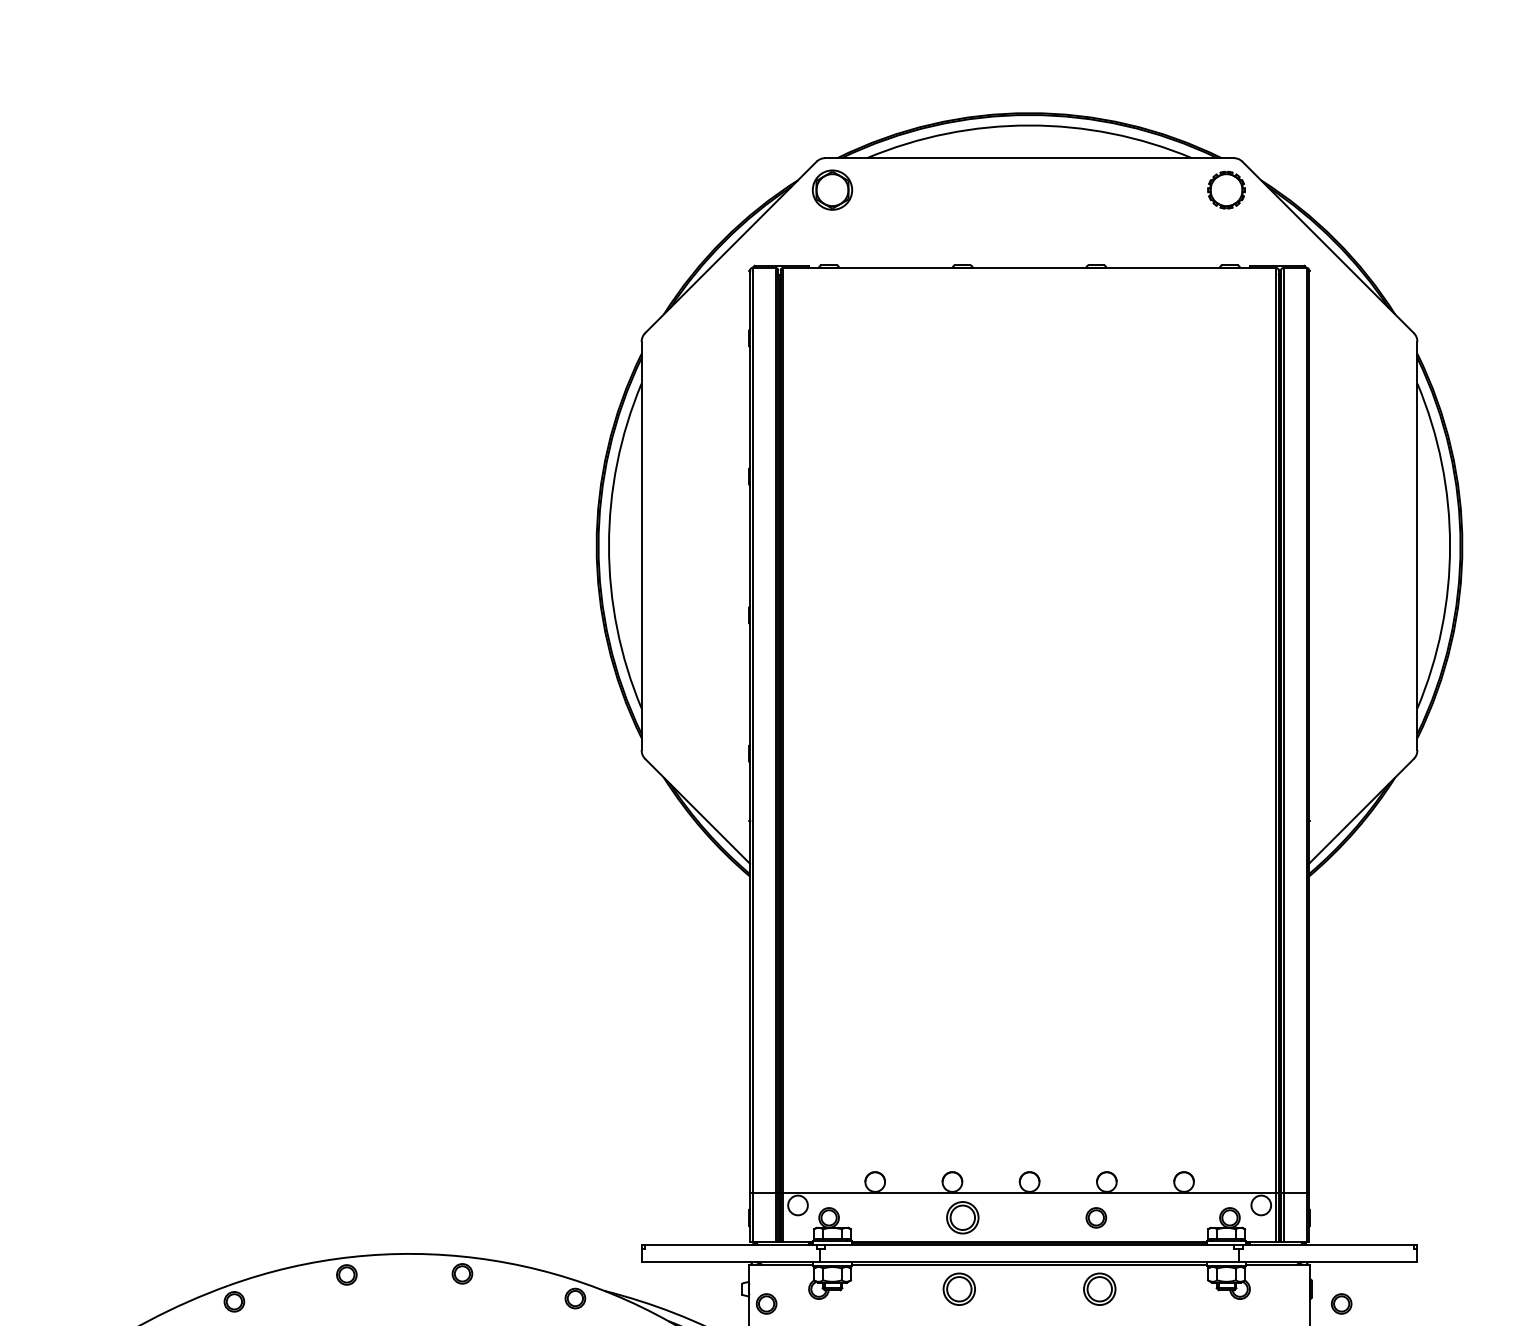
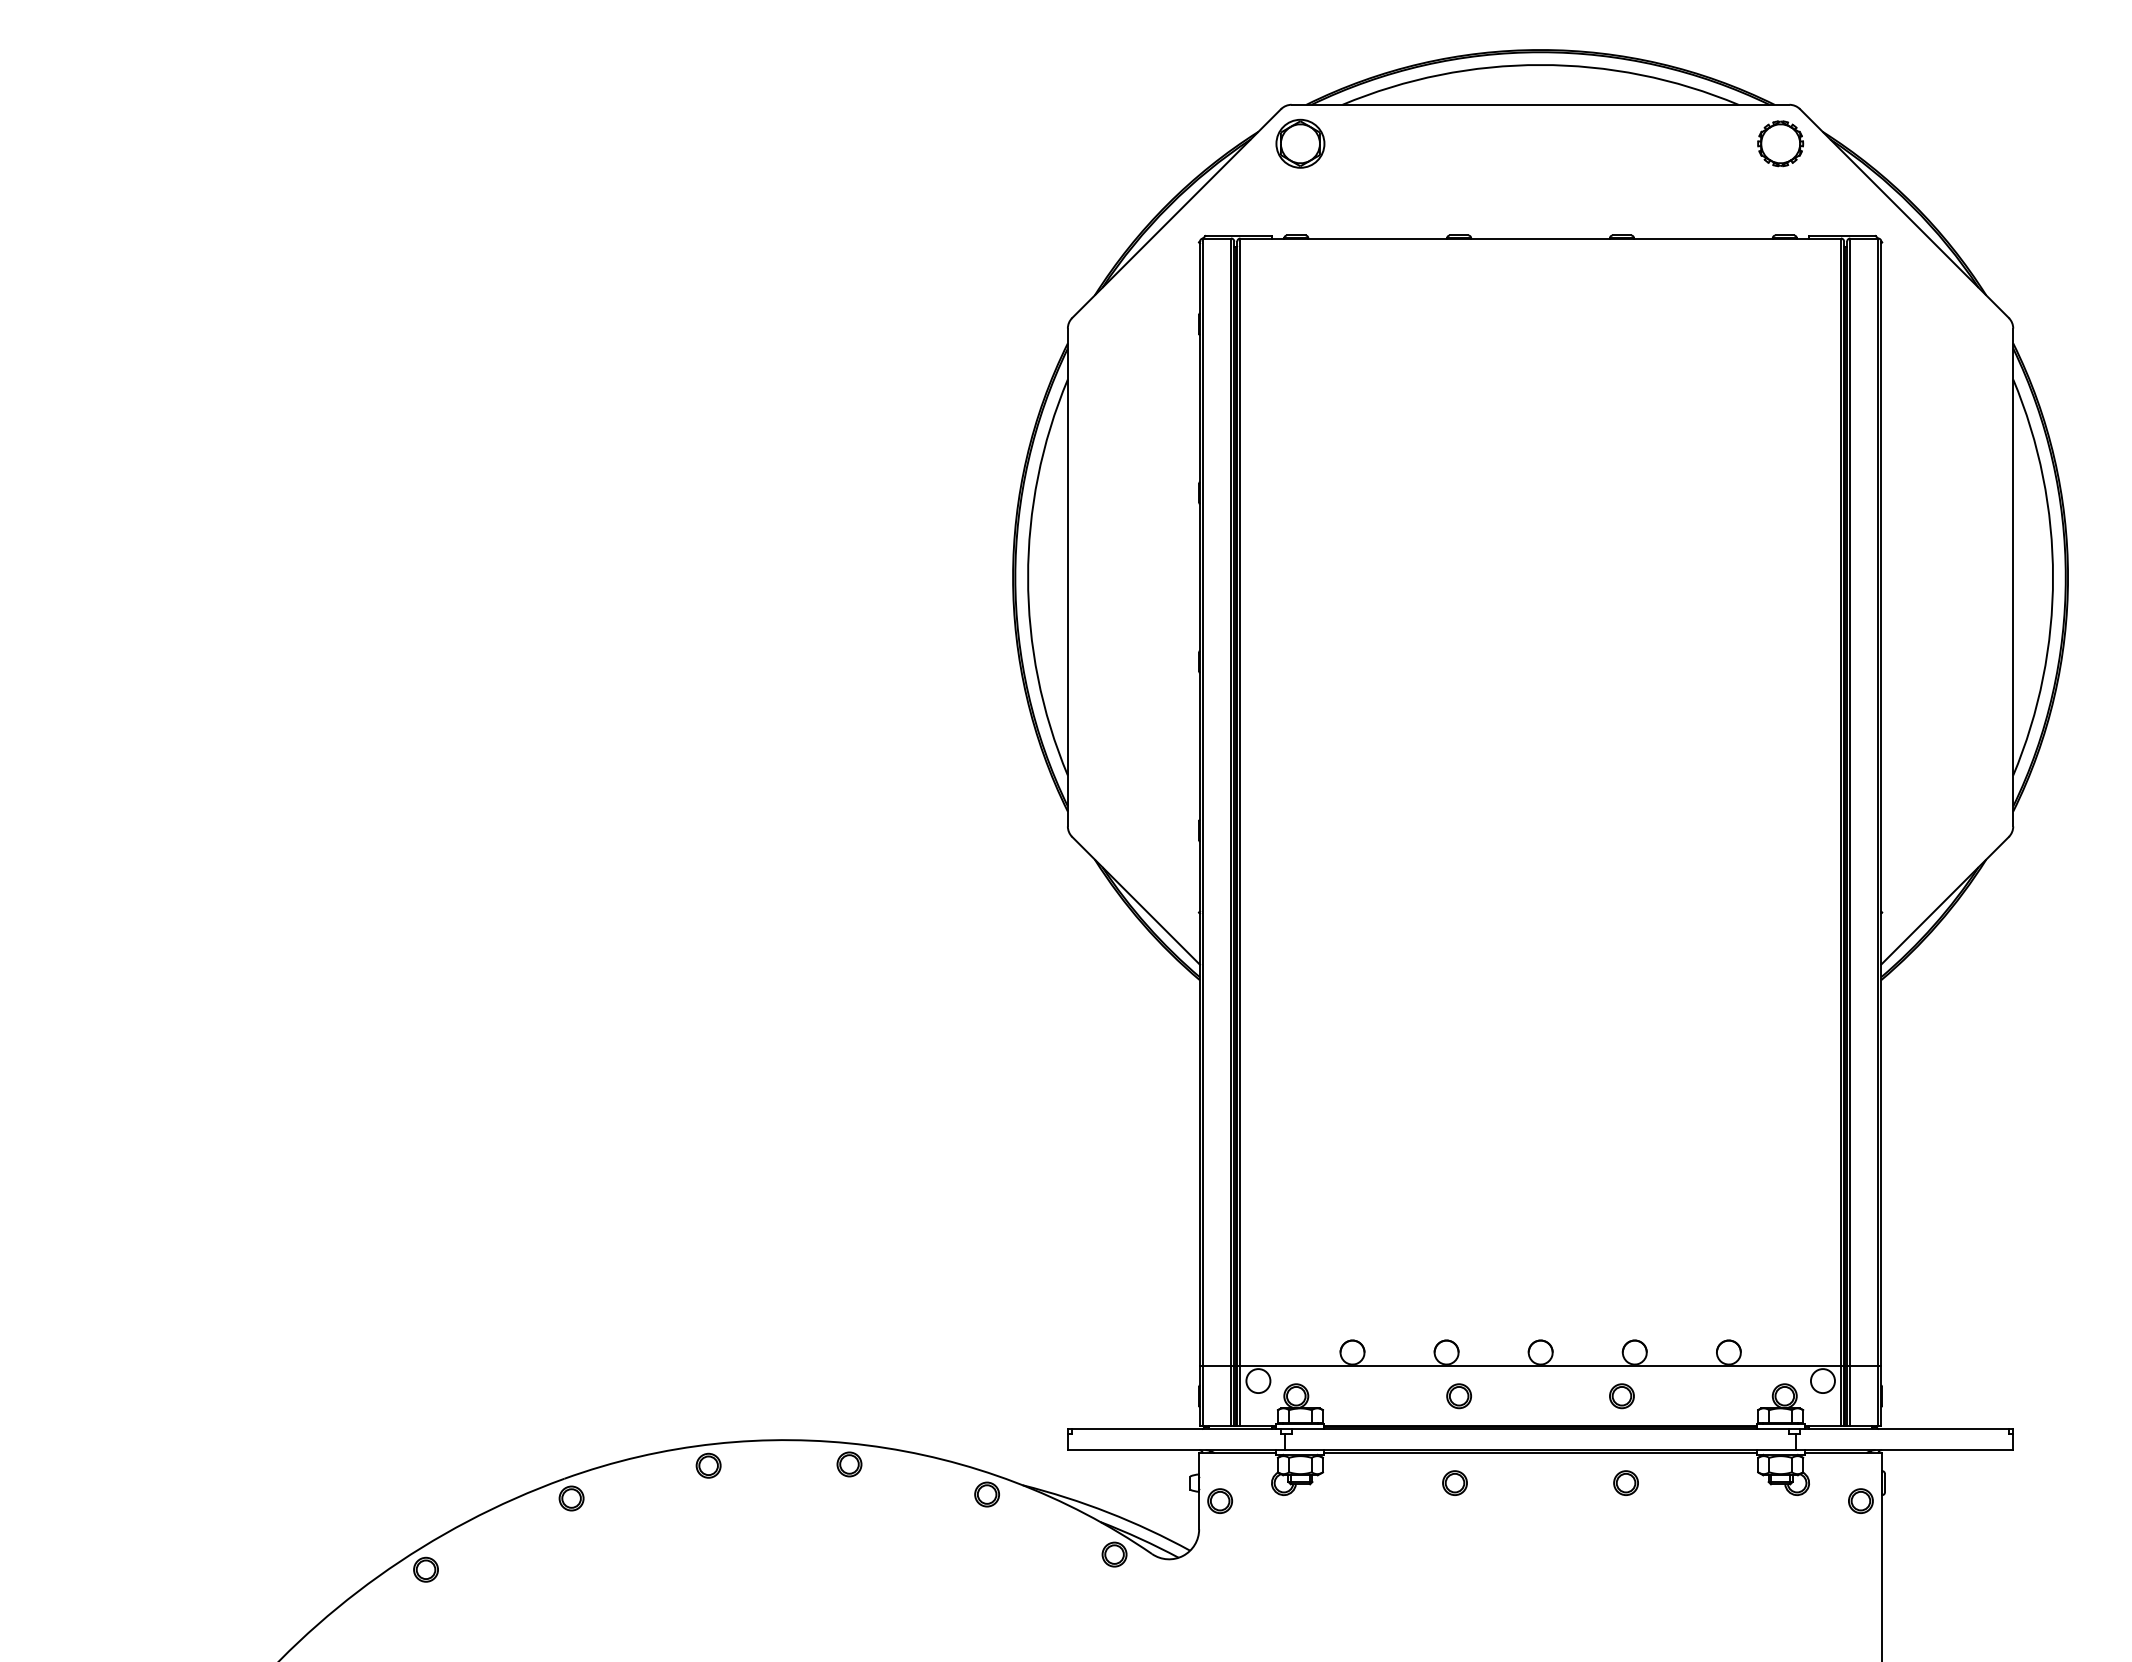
part: (962, 1218) -> (1458, 1396), size x0.62
part: (958, 1288) -> (1454, 1482), size x0.62
part: (1099, 1288) -> (1625, 1482), size x0.62
part: (1341, 1303) -> (1860, 1500), moved

